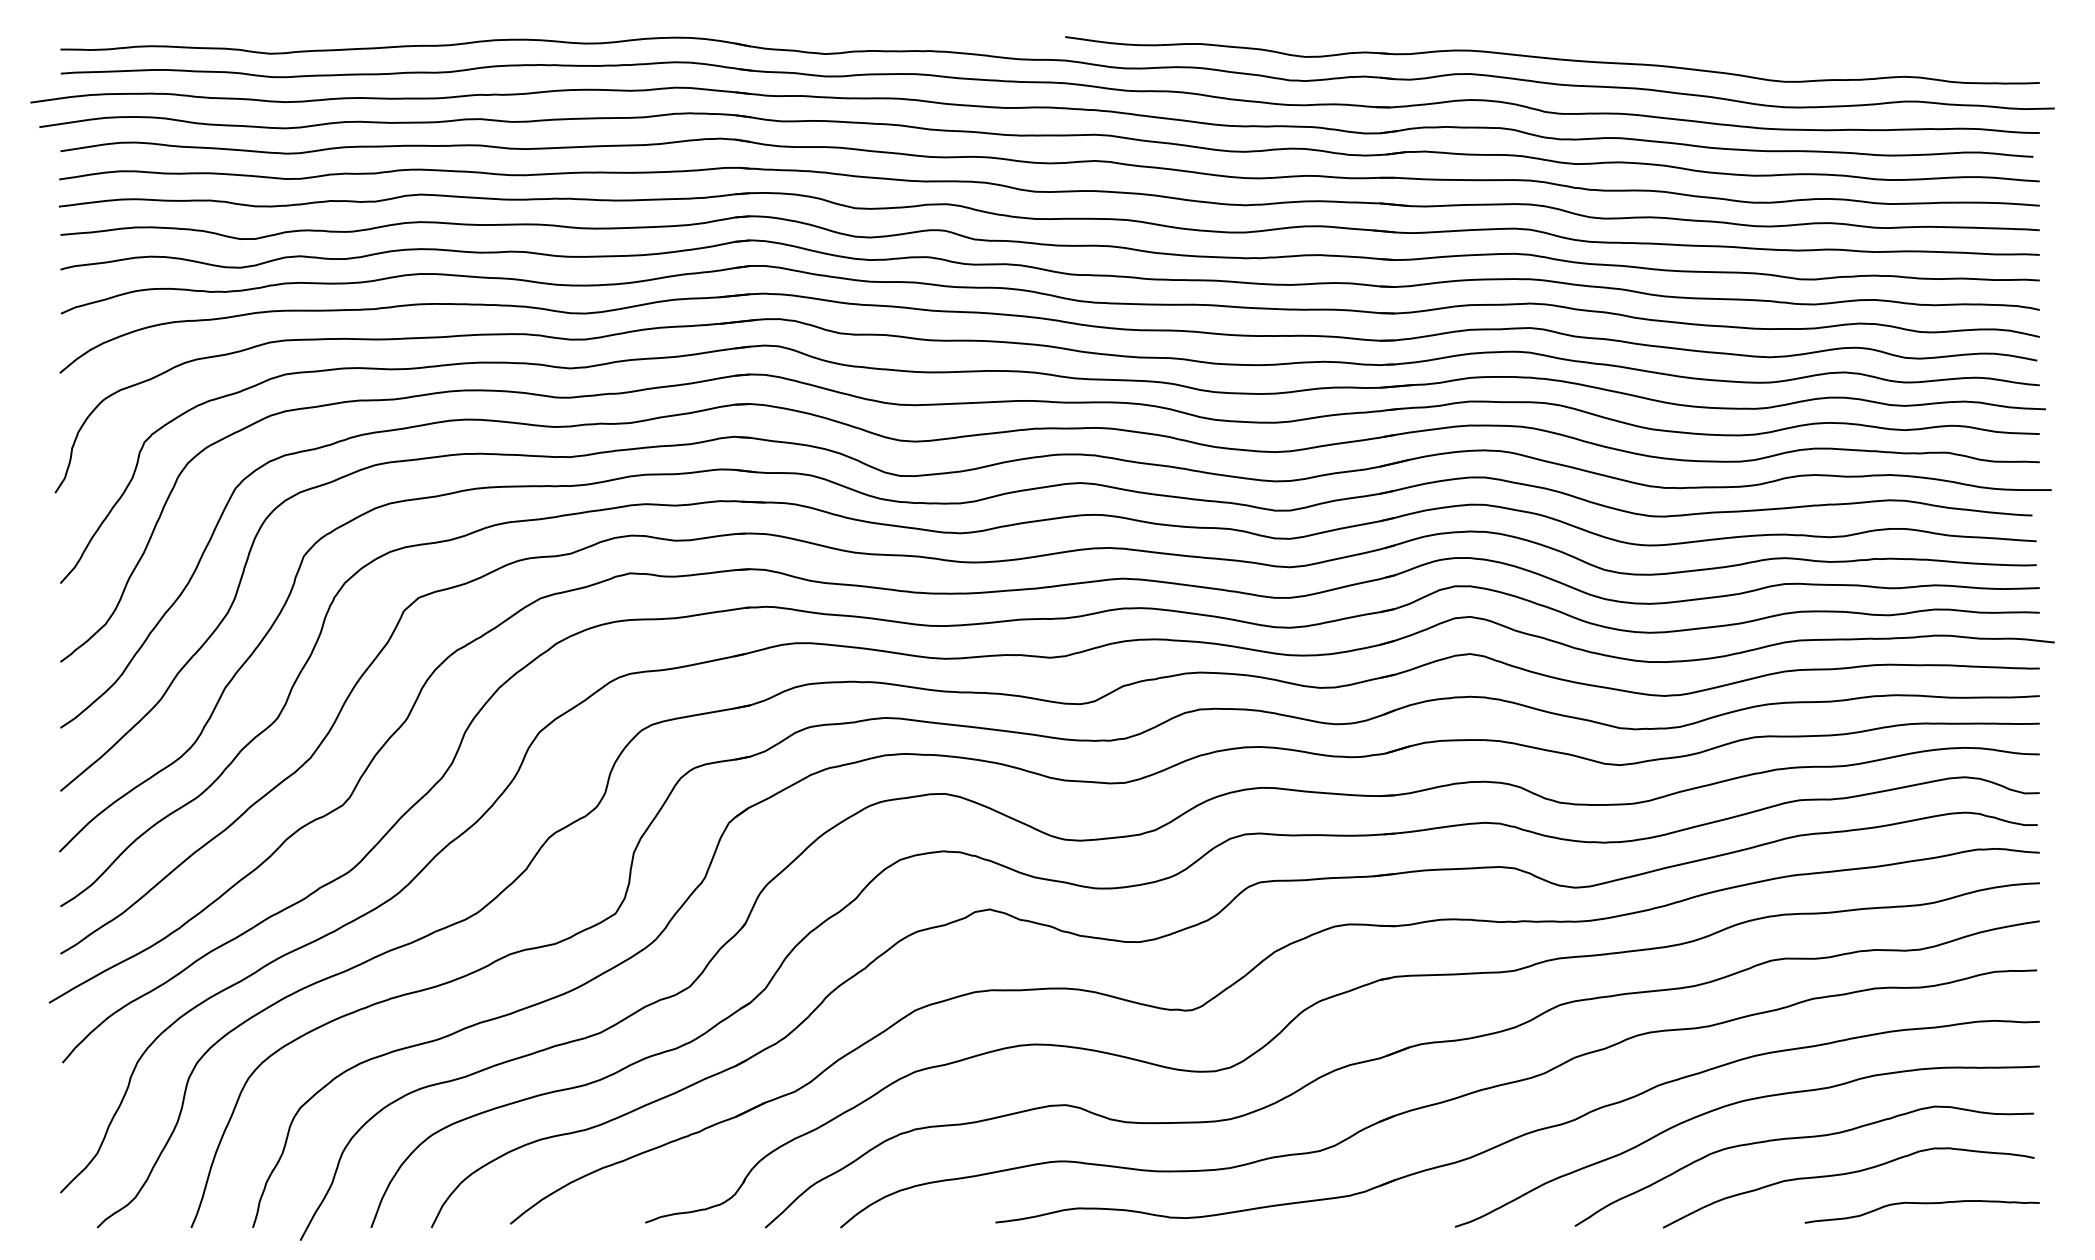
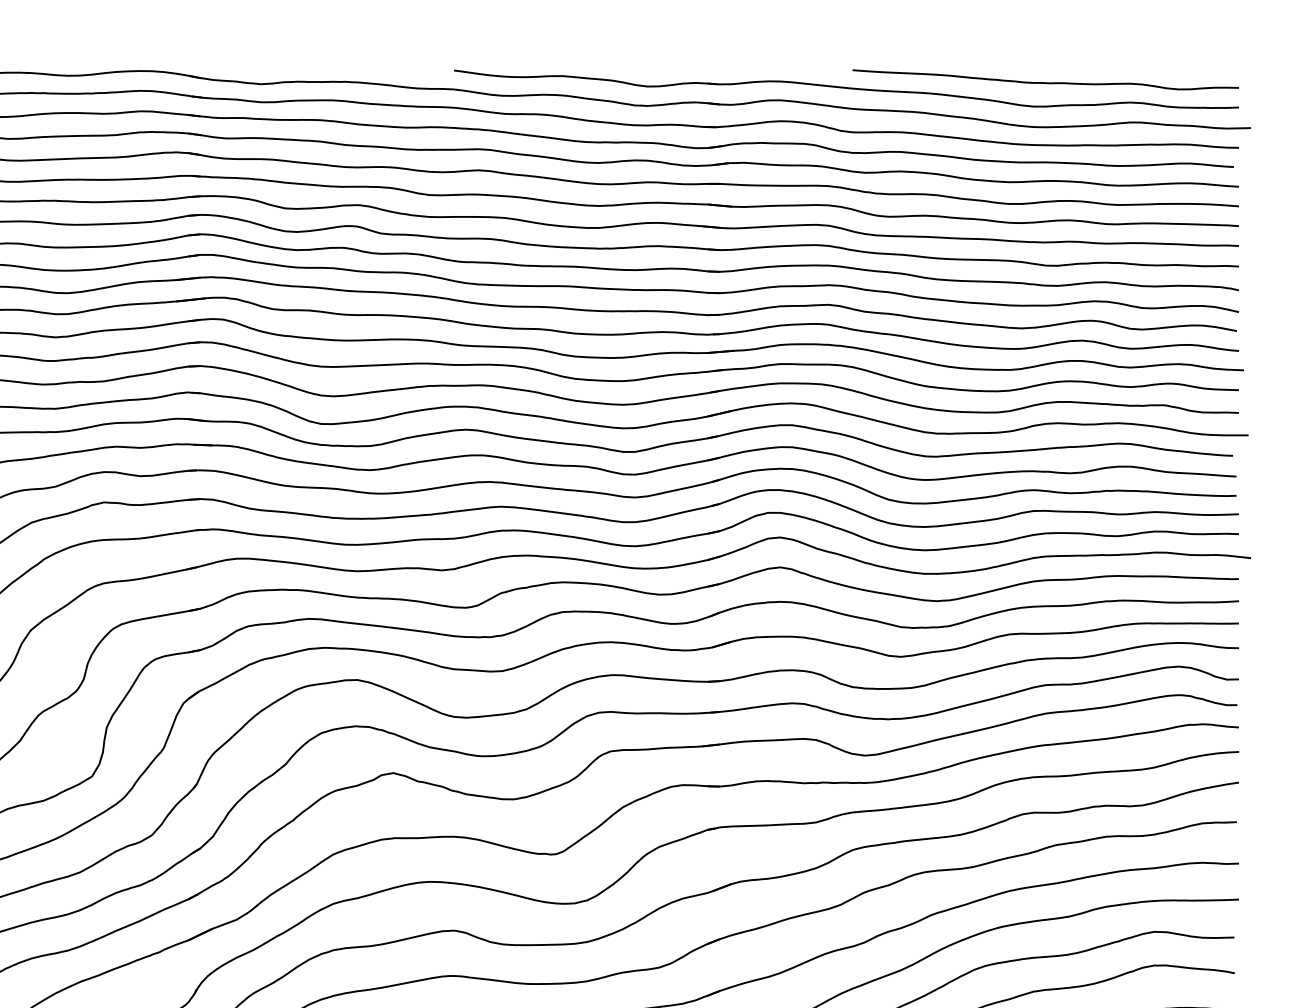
curve: (1799, 51) -> (1045, 82), added

